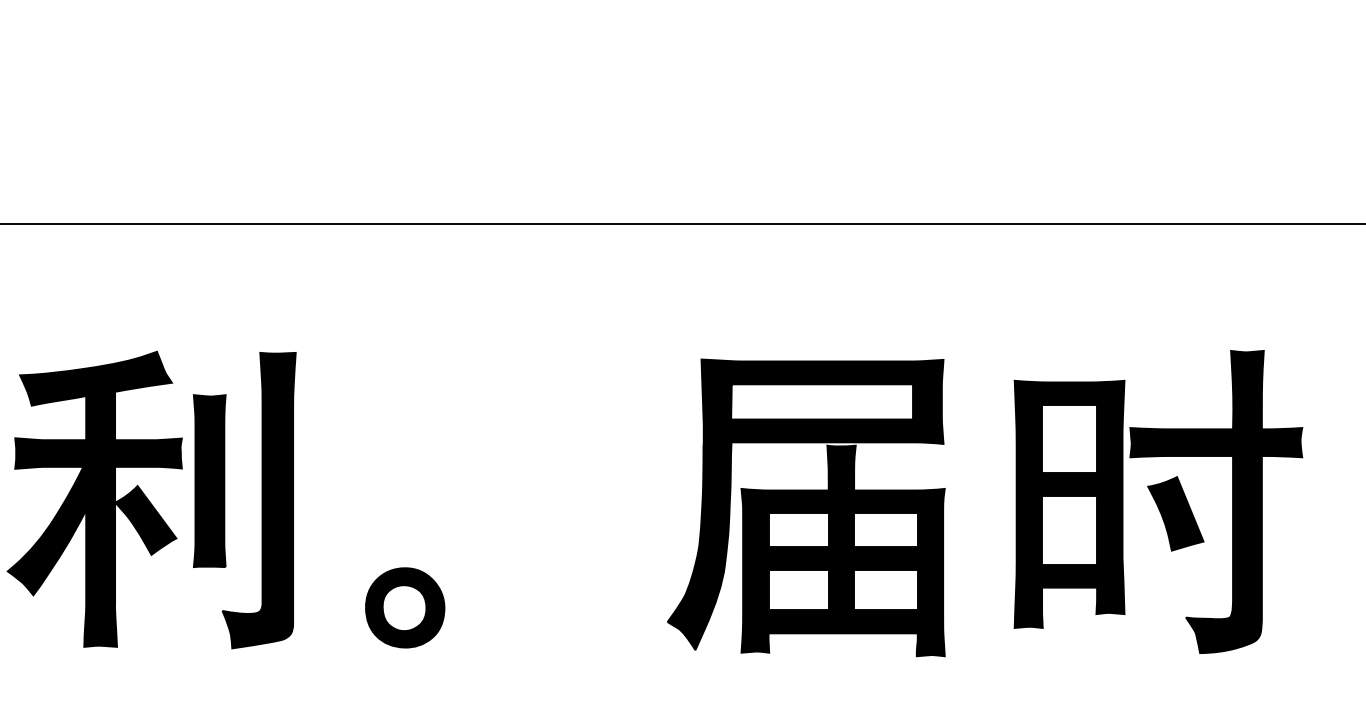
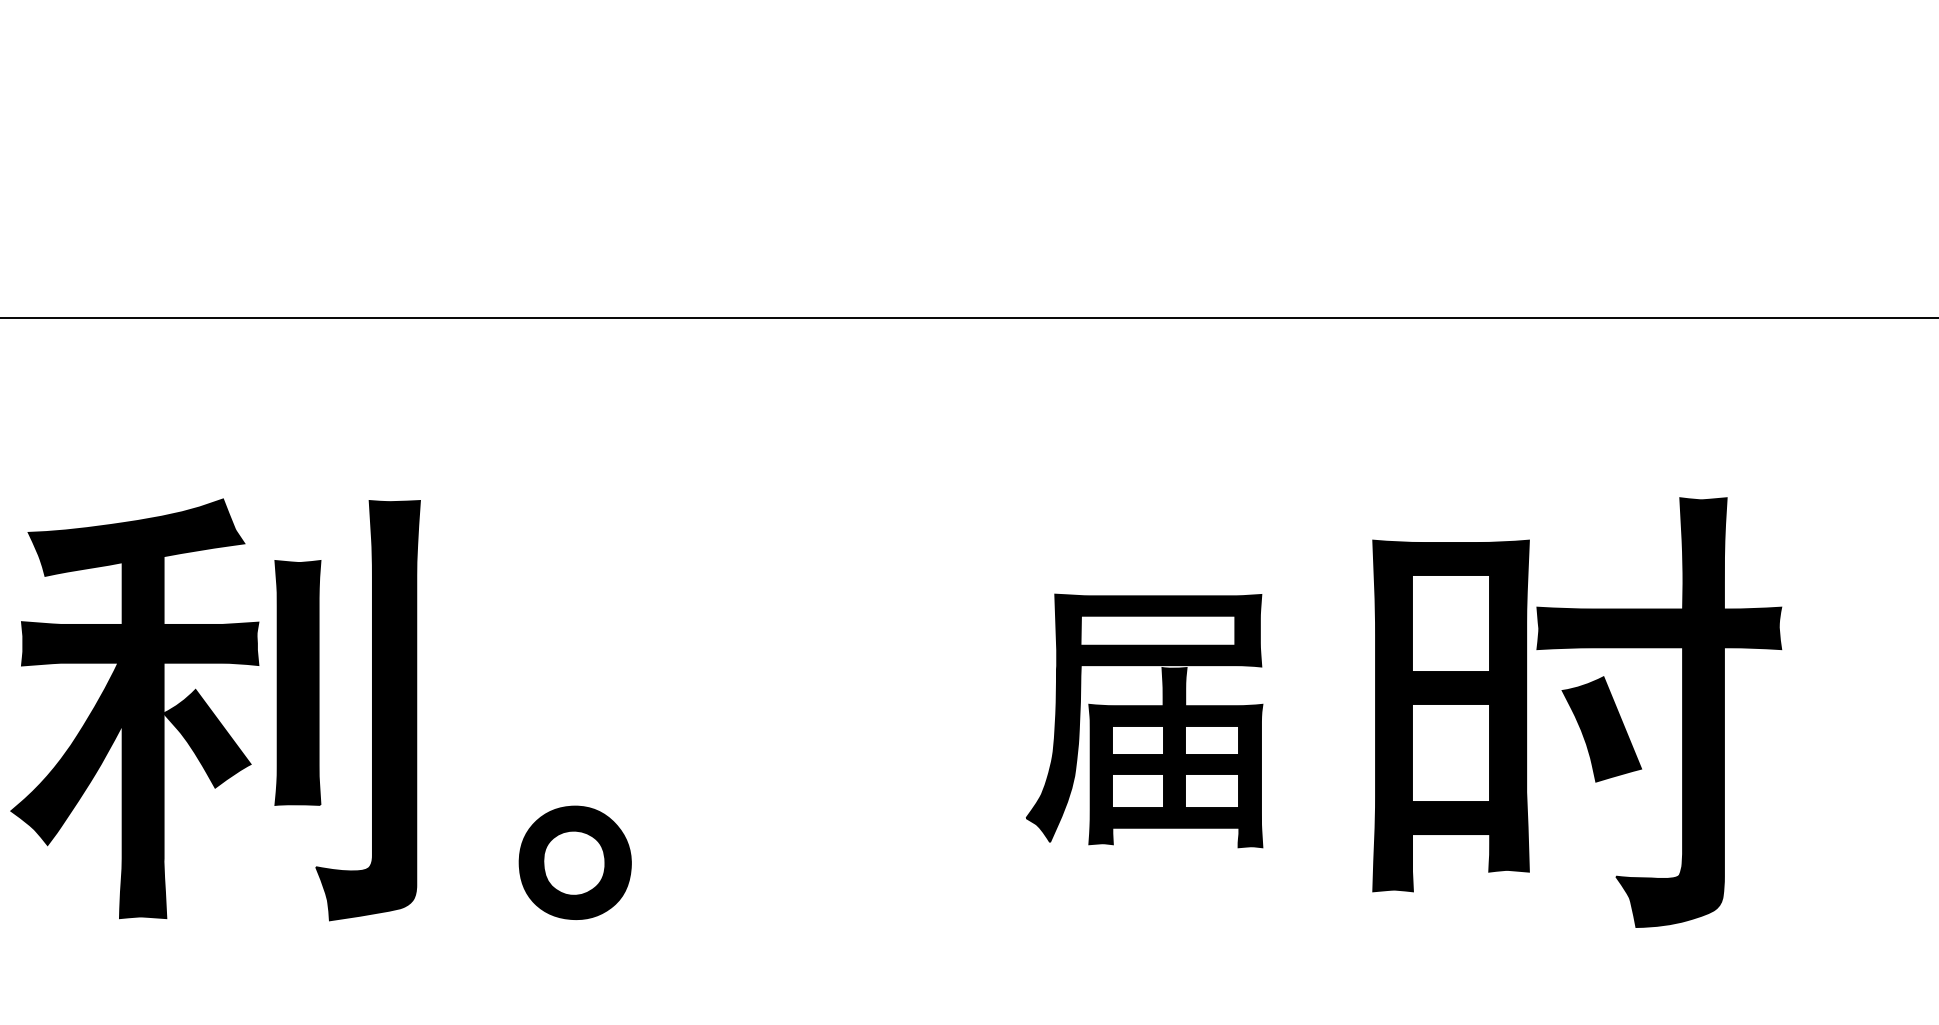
part: (1158, 501) -> (1577, 712), moved
part: (806, 507) -> (1144, 720), size x0.6

